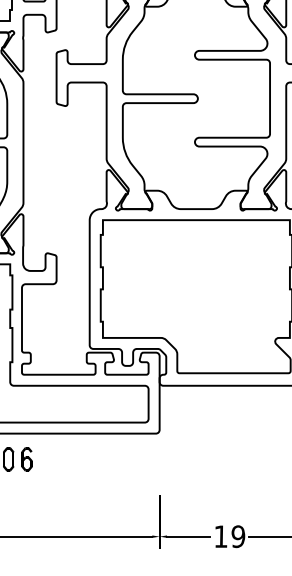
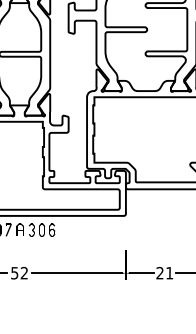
text: (229, 535) -> (164, 272), 19 -> 21

